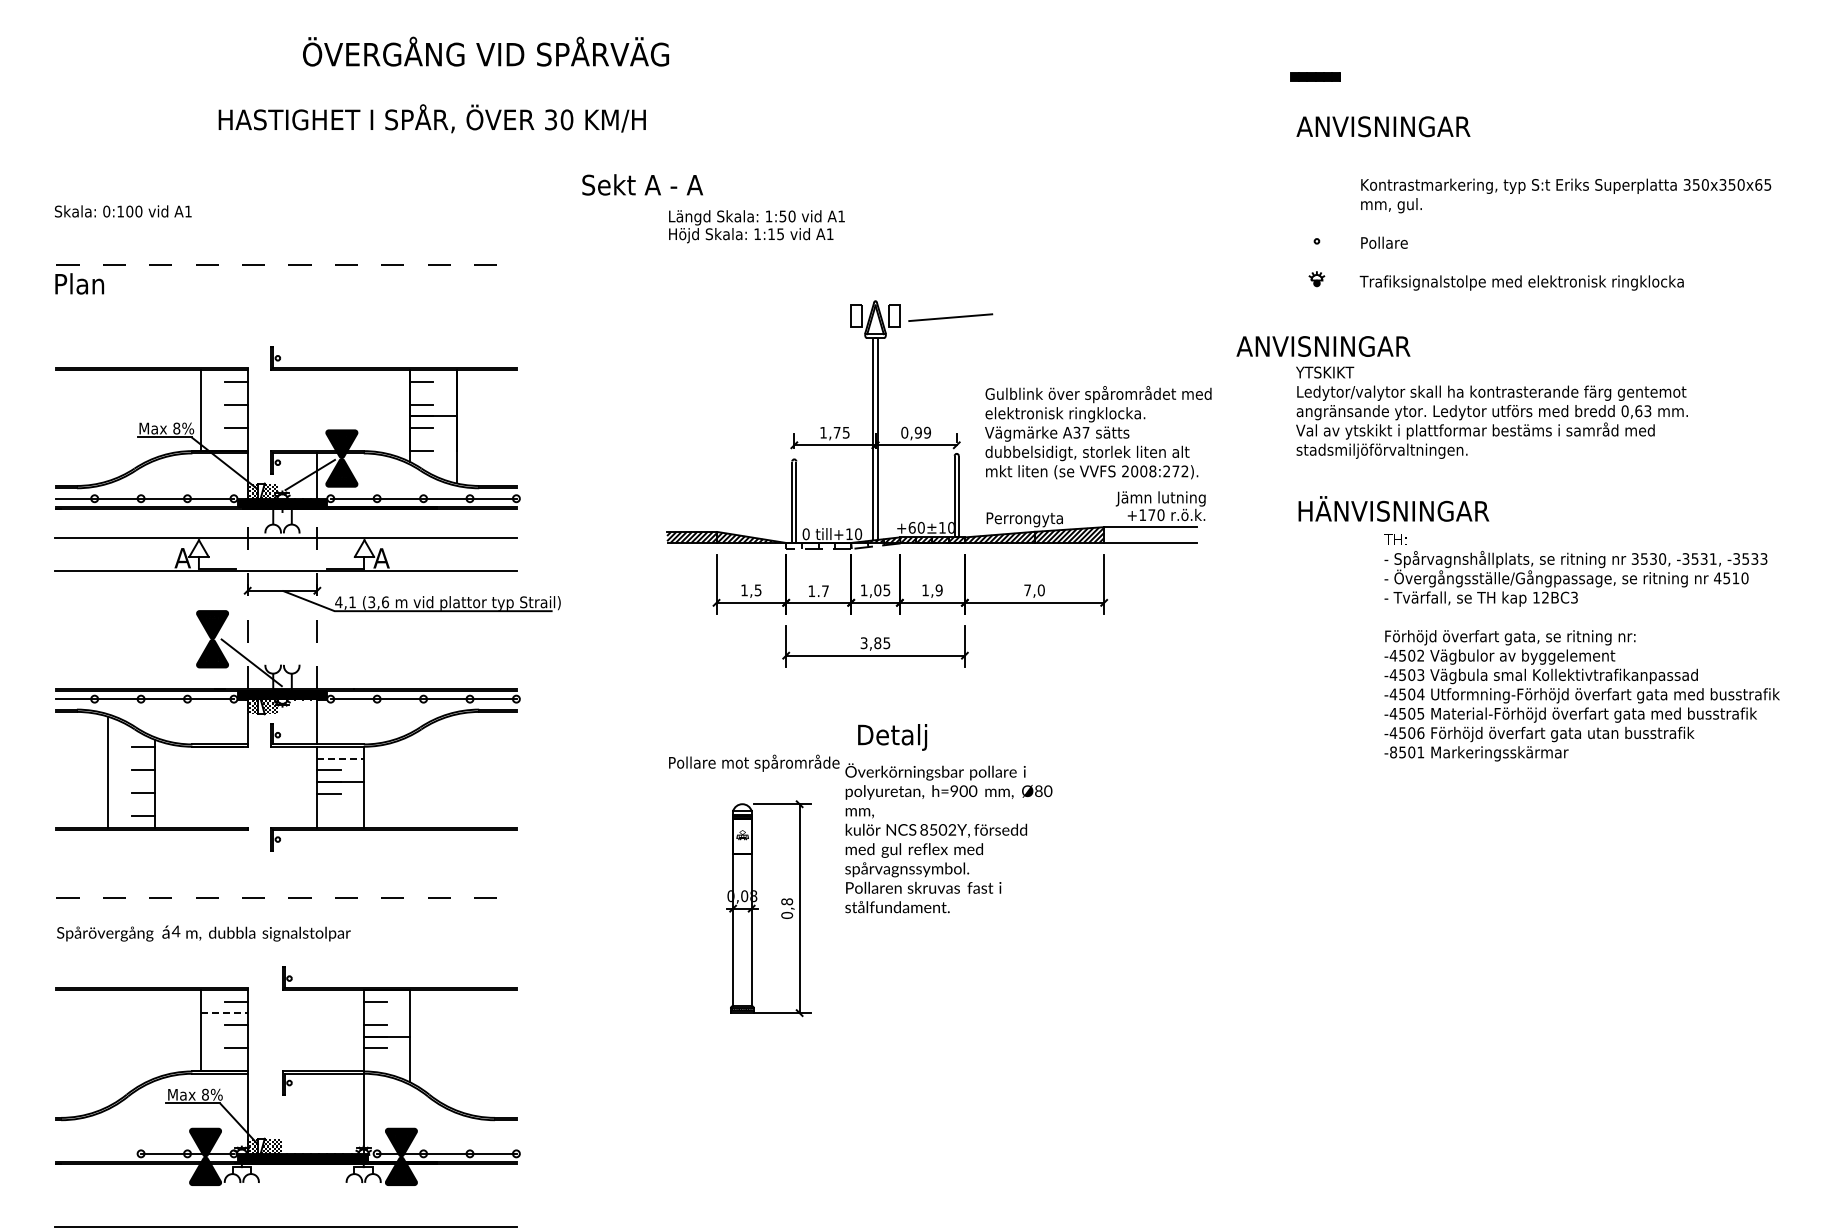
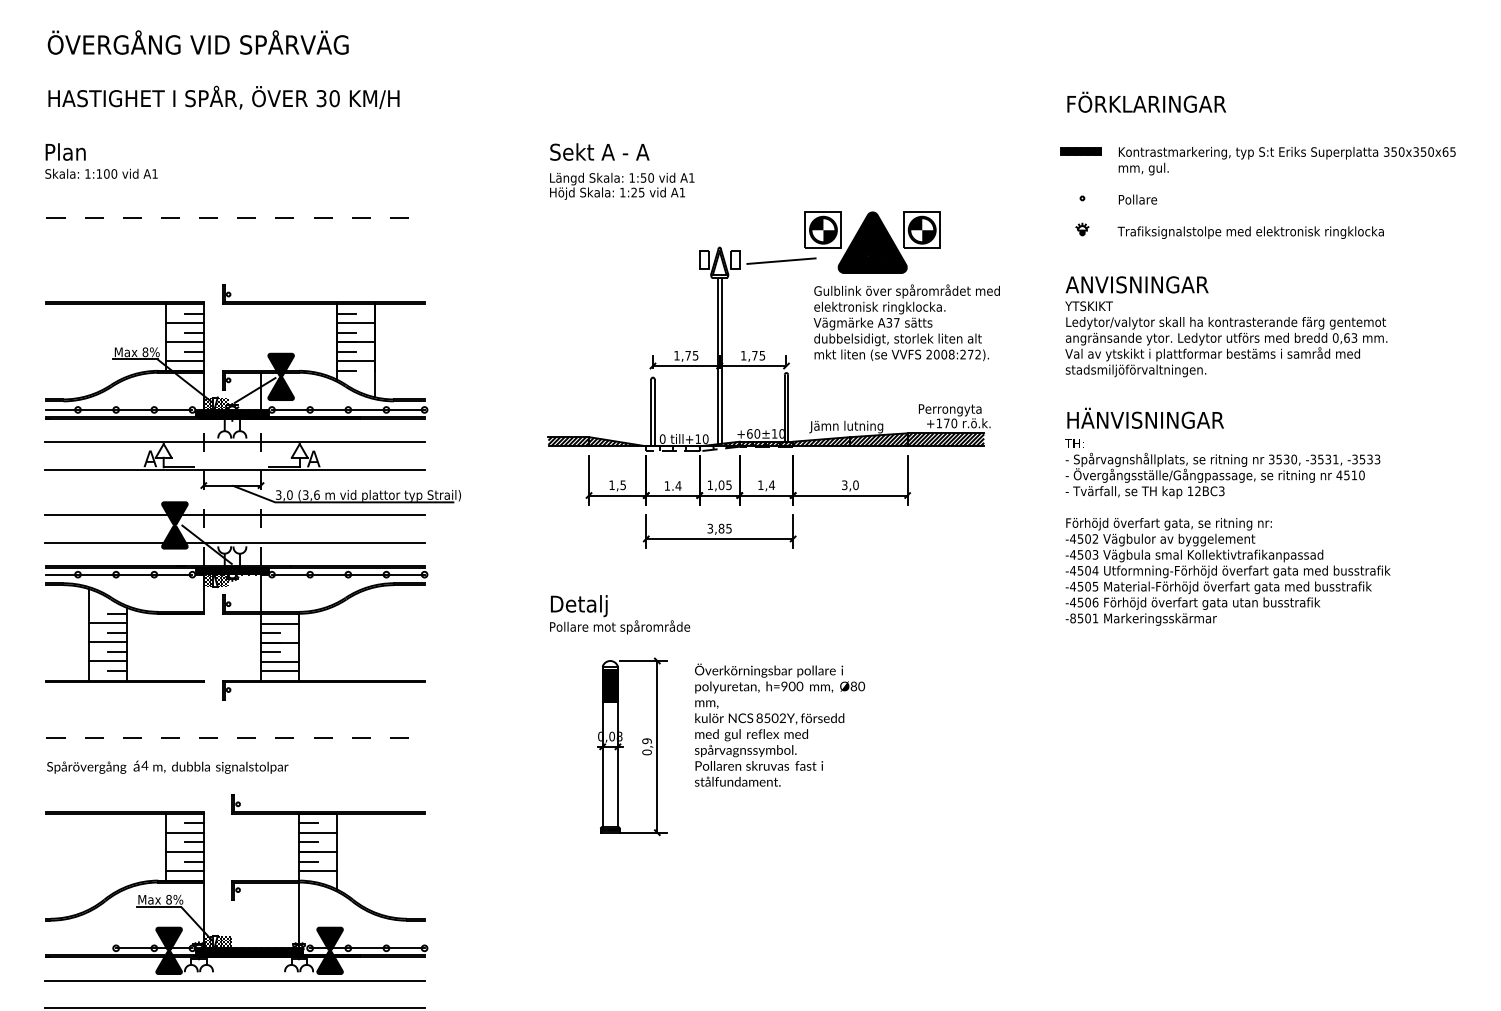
text: (485, 51) -> (197, 42), moved
part: (1315, 76) -> (1081, 150), moved
text: (431, 118) -> (223, 97), moved
text: (1393, 124) -> (1145, 102), ANVISNINGAR -> FÖRKLARINGAR
text: (642, 184) -> (599, 151), moved
text: (106, 211) -> (87, 173), 0:100 -> 1:100
text: (771, 233) -> (634, 191), 1:15 -> 1:25
text: (79, 283) -> (65, 151), moved
part: (1060, 294) -> (871, 242), added
text: (1323, 346) -> (1137, 284), moved
line: (224, 393) -> (184, 323), added
line: (433, 393) -> (356, 323), added
line: (224, 416) -> (184, 342), added
text: (916, 432) -> (753, 355), 0,99 -> 1,75
text: (1098, 432) -> (907, 322), moved
line: (224, 439) -> (184, 361), added
line: (433, 439) -> (356, 361), added
text: (1160, 498) -> (953, 409), Jämn lutning -> Perrongyta
text: (1029, 519) -> (846, 427), Perrongyta -> Jämn lutning
hatch: (1150, 534) -> (945, 439), added
text: (825, 590) -> (678, 485), 1.7 -> 1.4
text: (938, 590) -> (771, 485), 1,9 -> 1,4
text: (1027, 590) -> (844, 485), 7,0 -> 3,0
text: (345, 602) -> (284, 495), 4,1 -> 3,0
line: (285, 626) -> (234, 514), added
text: (1581, 647) -> (1227, 532), moved
line: (285, 660) -> (234, 542), added
text: (892, 737) -> (579, 606), moved
line: (131, 758) -> (108, 623), added
line: (341, 758) -> (280, 623), dashed -> solid
line: (131, 781) -> (108, 642), added
line: (131, 804) -> (108, 661), added
line: (340, 805) -> (280, 662), added
line: (340, 816) -> (280, 671), added
fill: (742, 836) -> (610, 687), added
text: (948, 838) -> (779, 725), moved
text: (787, 901) -> (647, 740), 0,8 -> 0,9
line: (225, 1013) -> (185, 832), dashed -> solid
line: (386, 1013) -> (317, 832), added
line: (224, 1036) -> (184, 851), added
line: (224, 1059) -> (184, 870), added
line: (386, 1059) -> (317, 870), added
line: (285, 1193) -> (234, 980), added

